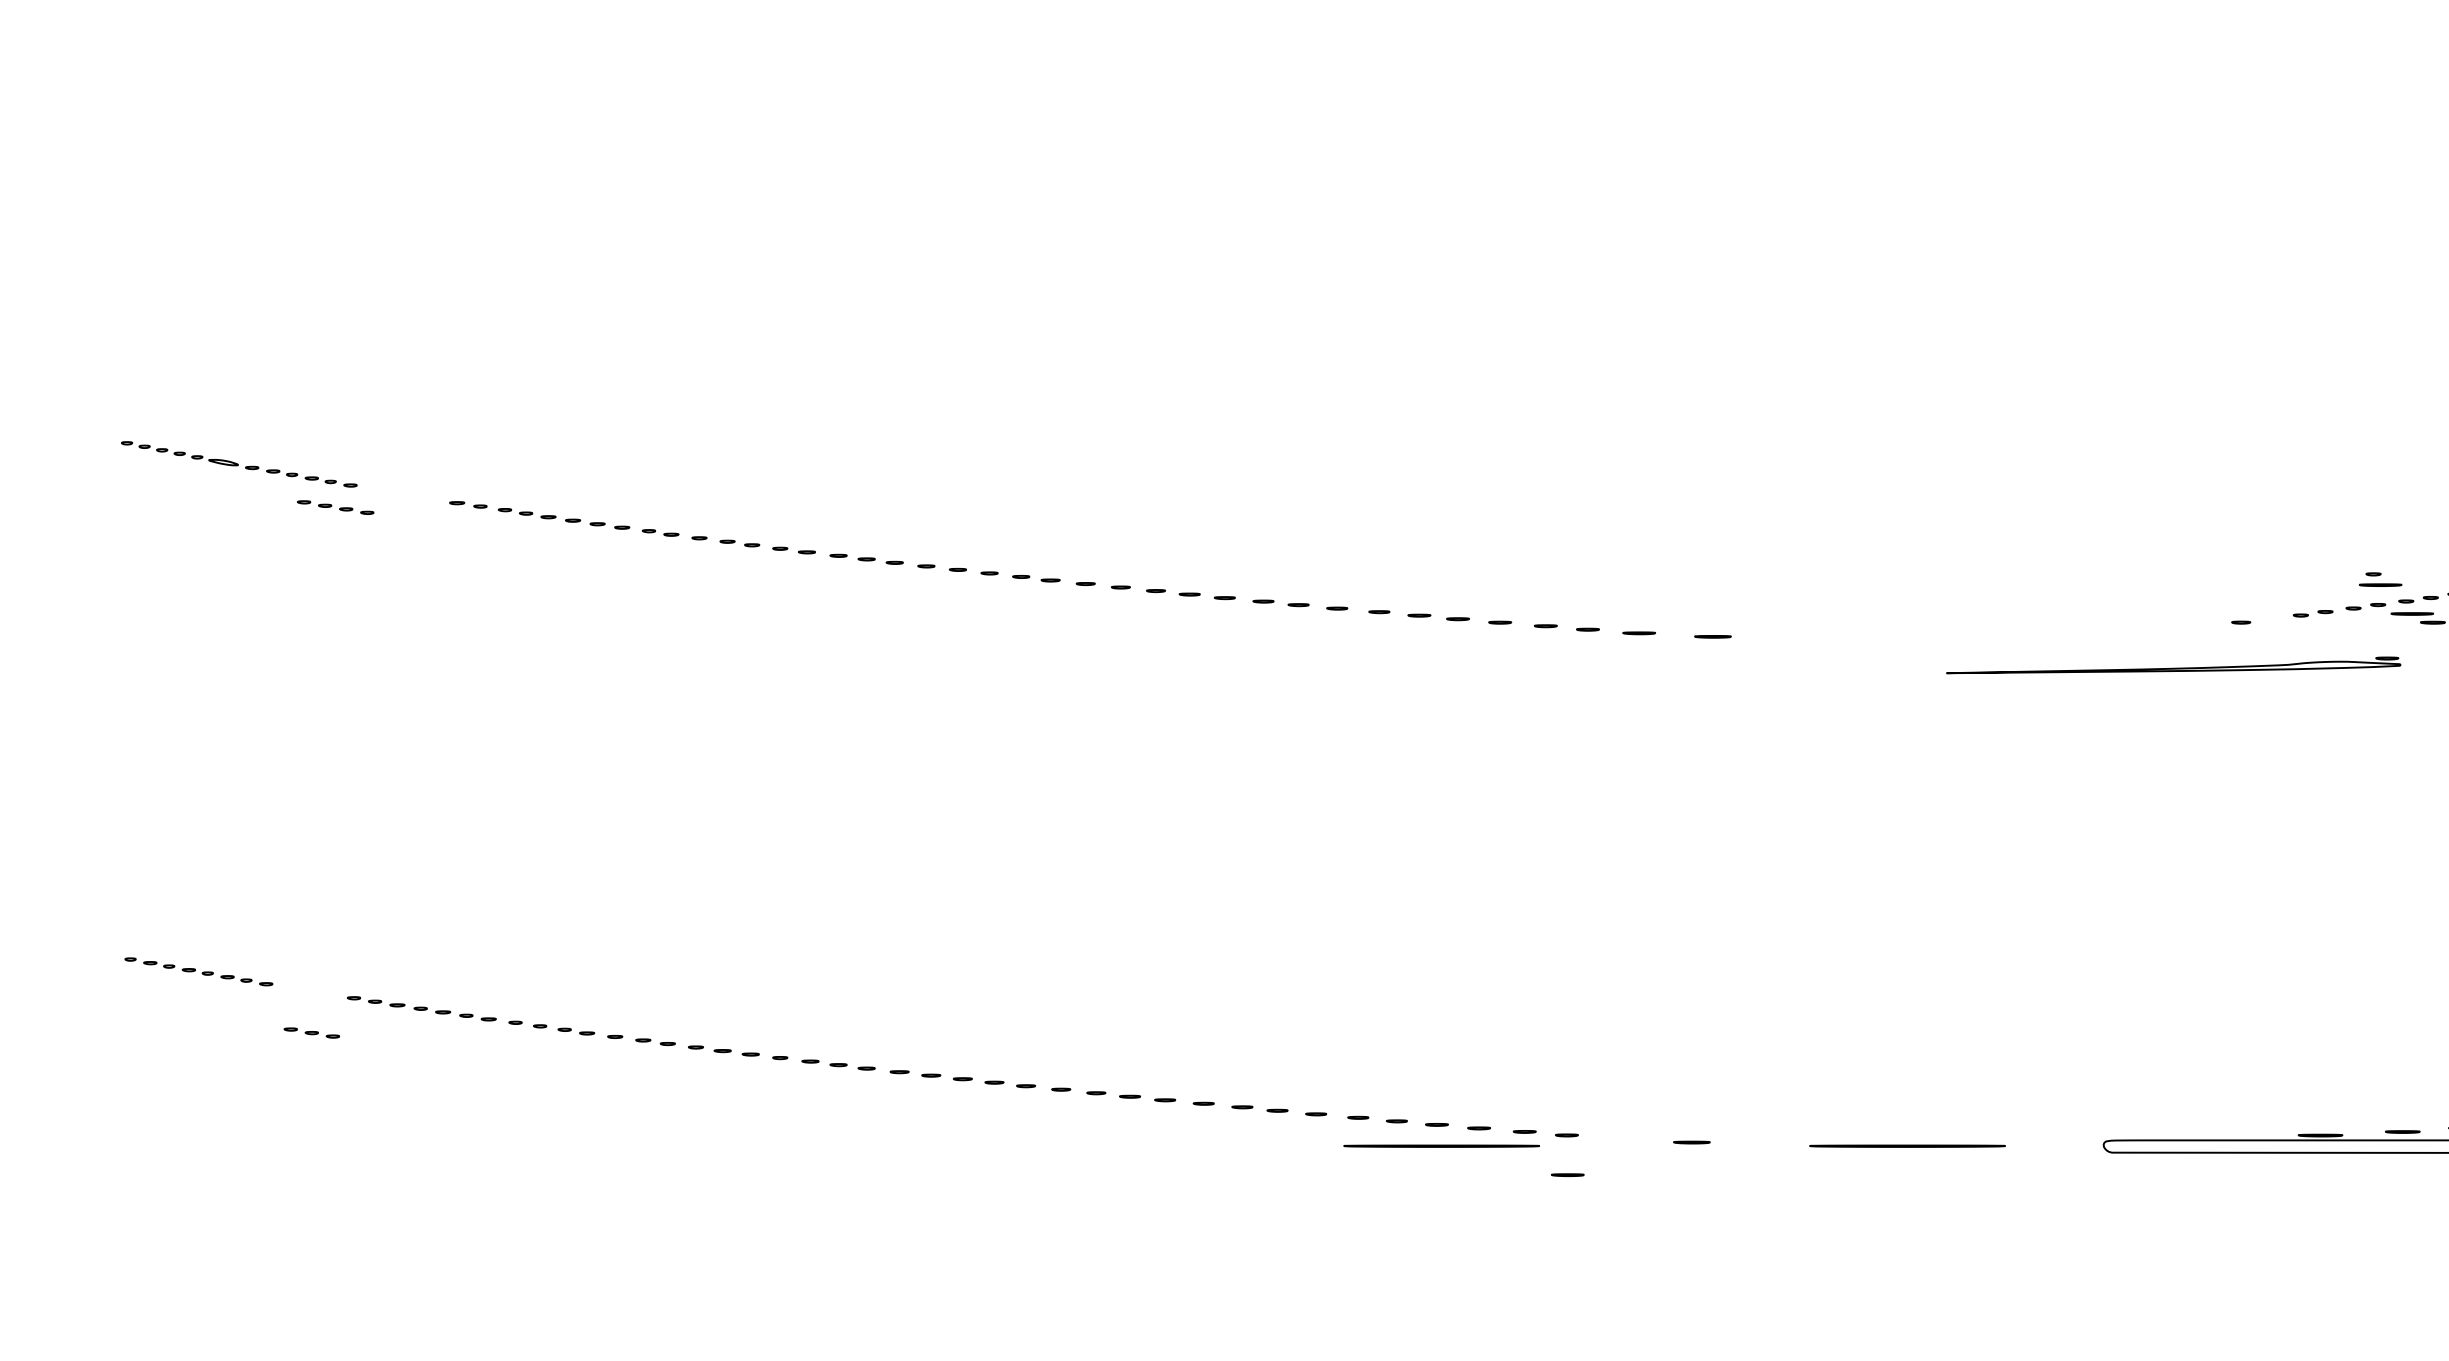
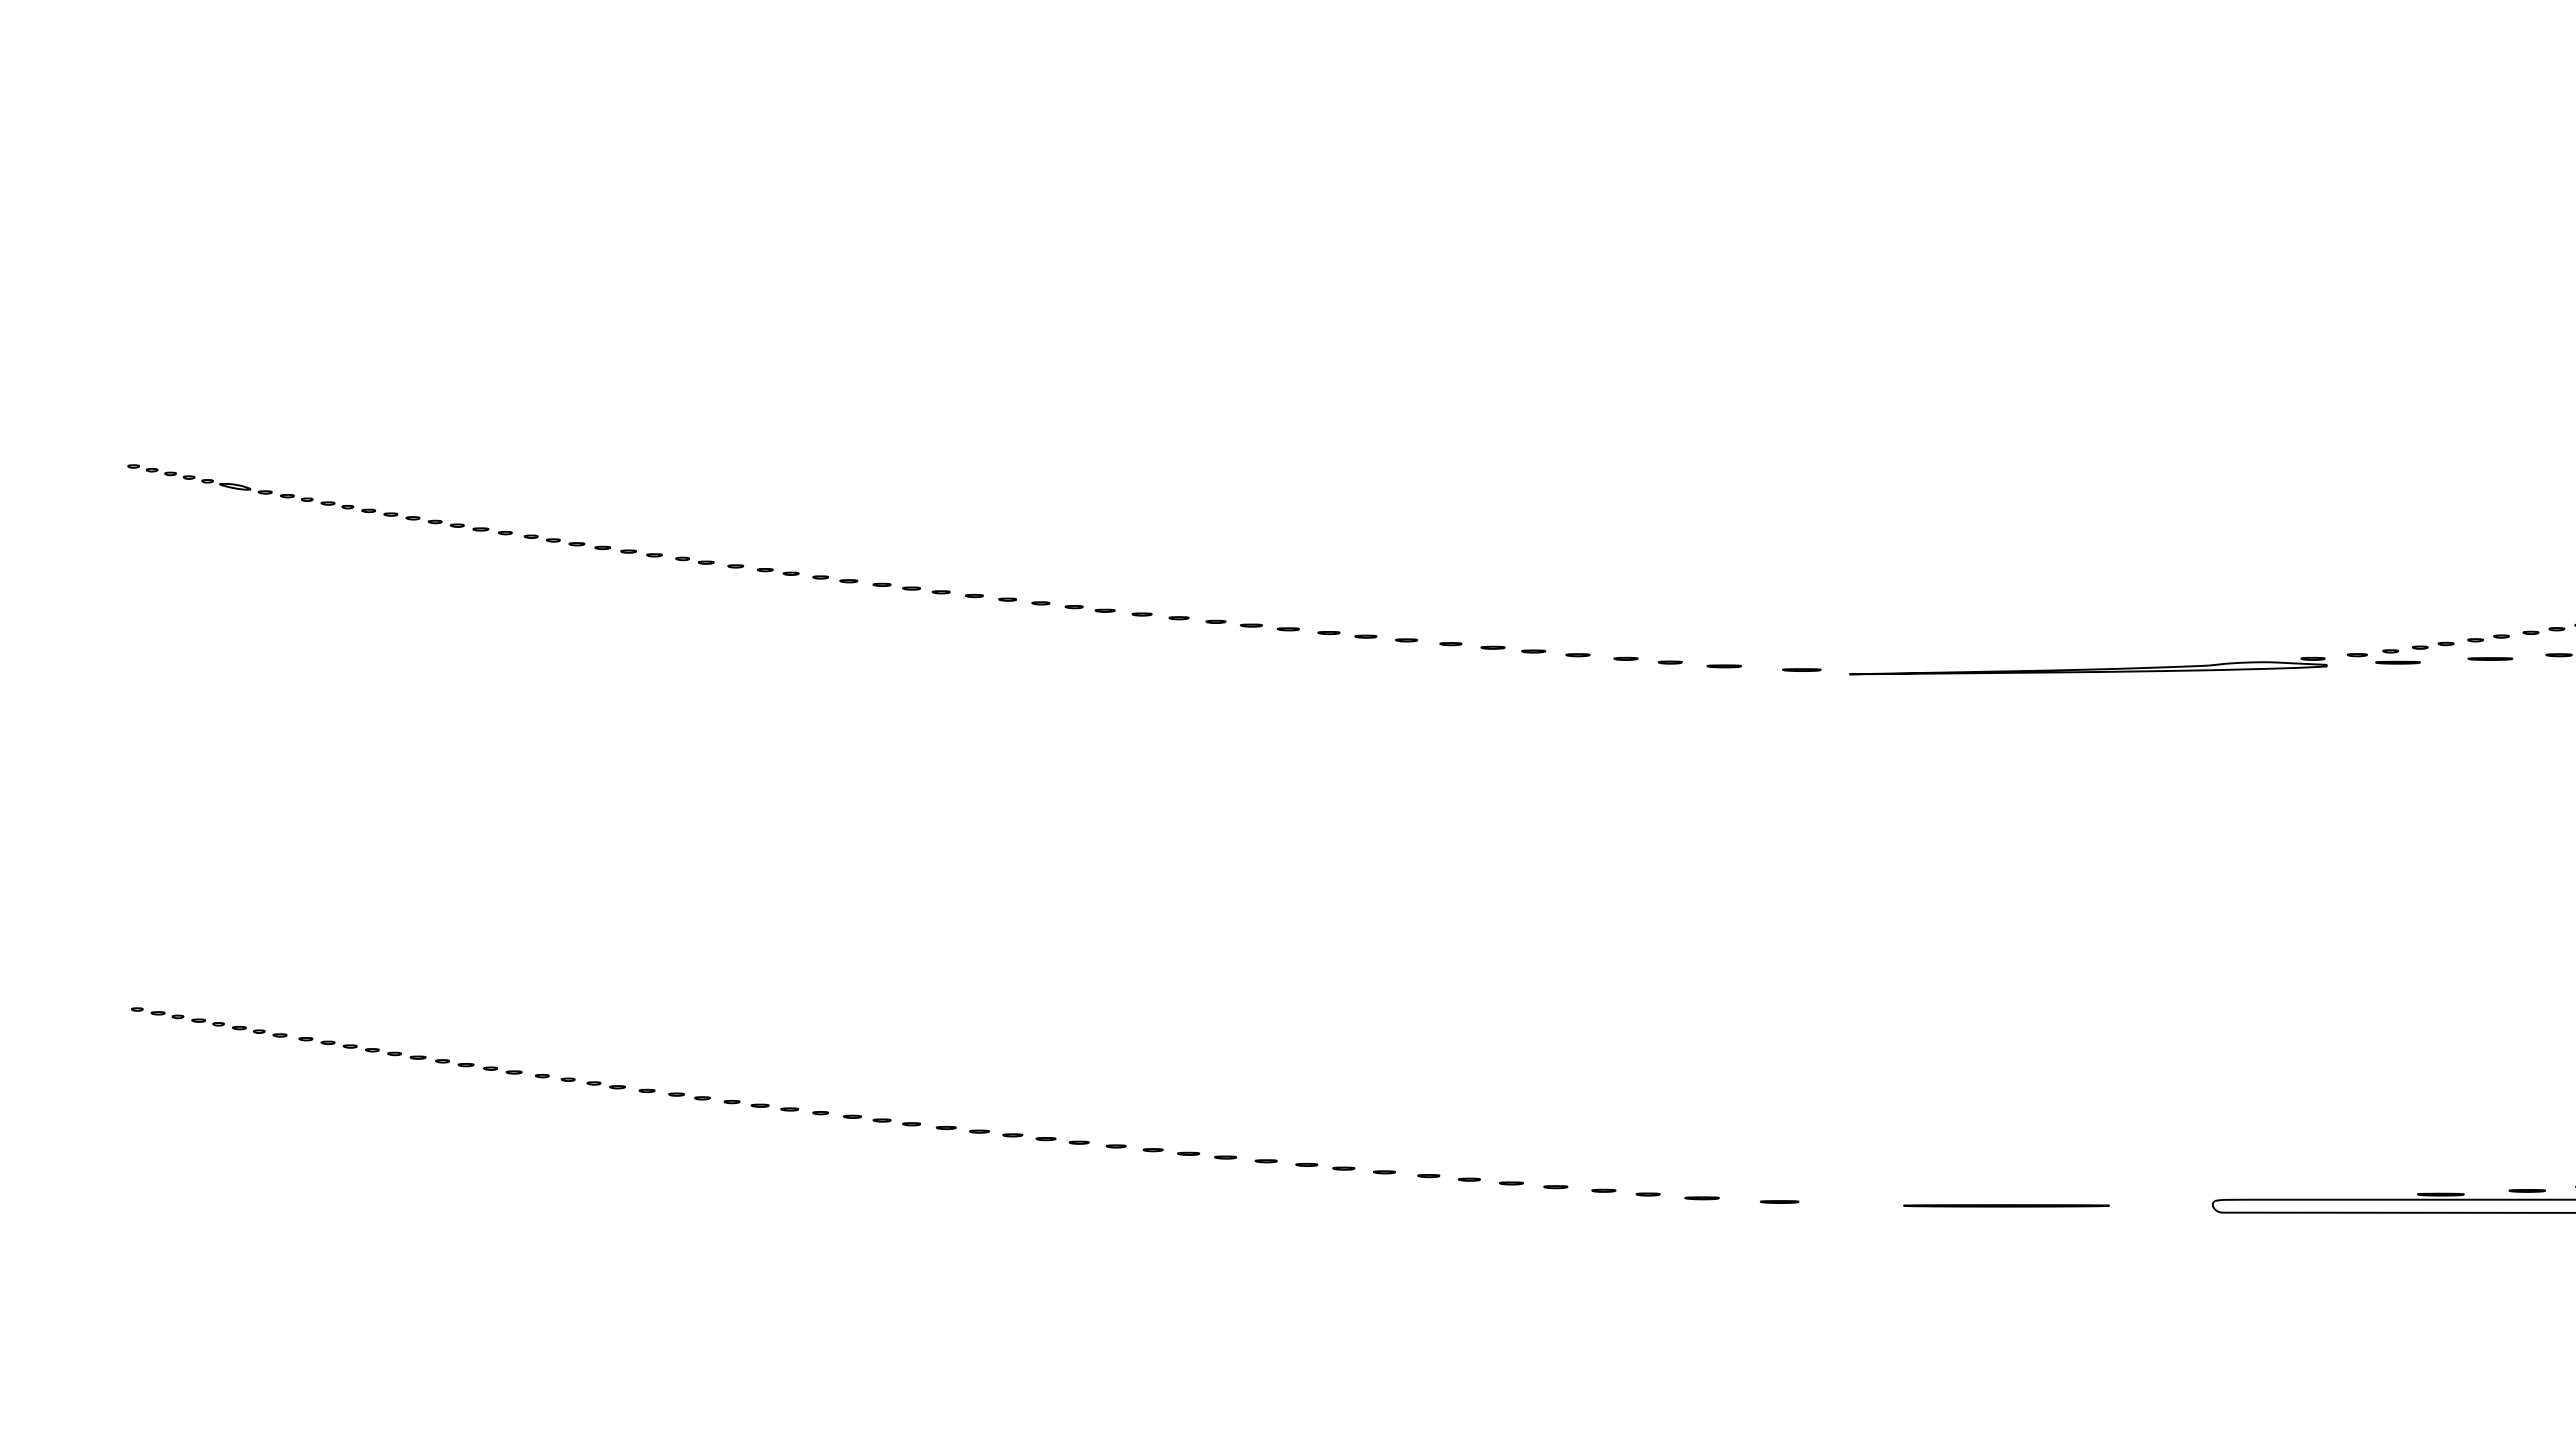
part: (335, 506) -> (423, 519), moved
part: (2380, 579) -> (2397, 656), moved
line: (2412, 613) -> (2490, 658), moved
part: (2173, 665) -> (2088, 666), moved
part: (311, 1032) -> (327, 1042), moved
line: (1441, 1145) -> (1516, 1205), removed
line: (1567, 1175) -> (1701, 1198), moved

